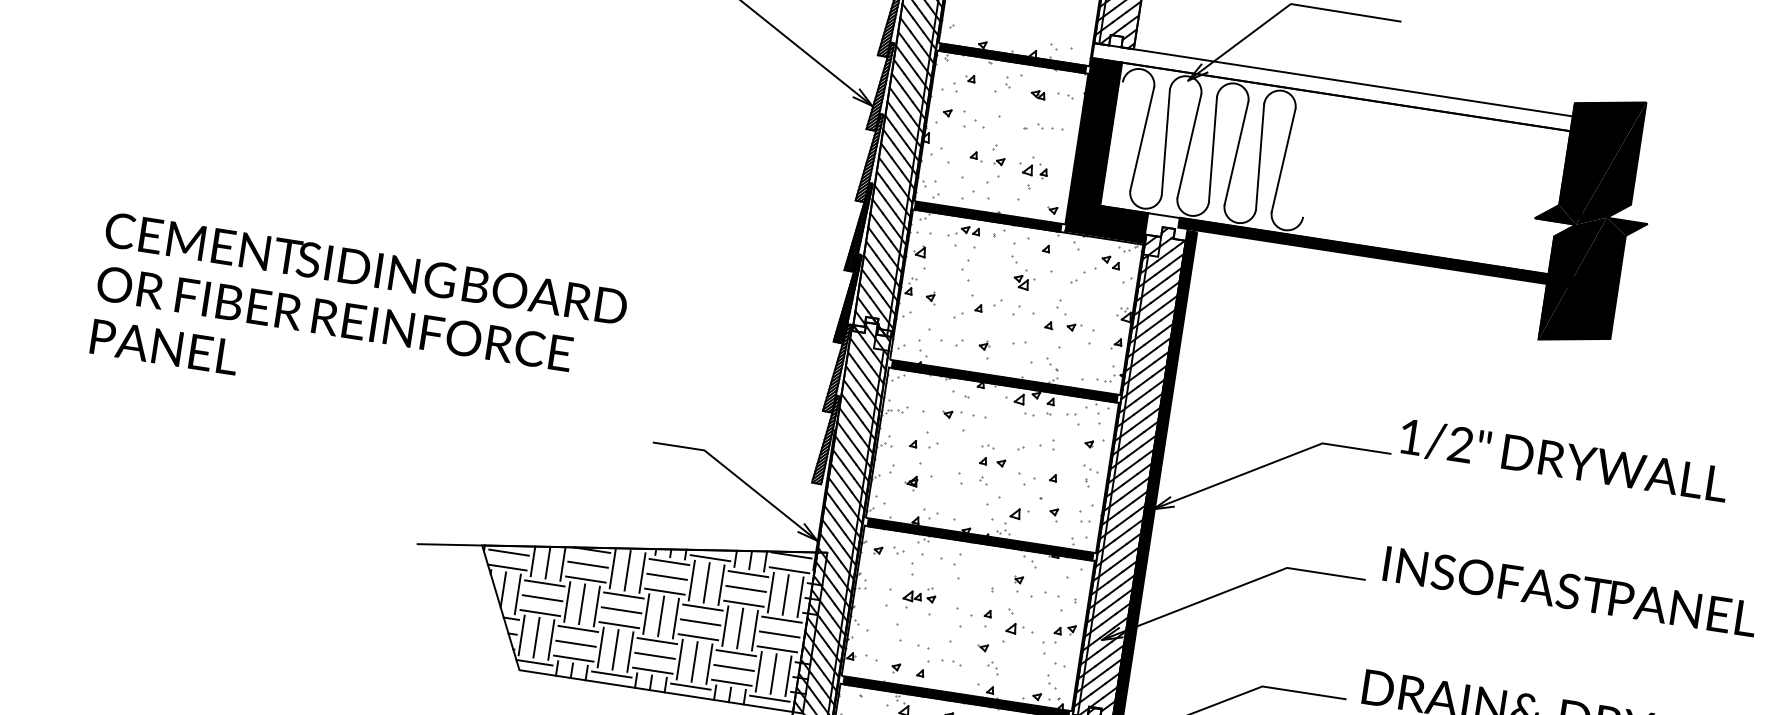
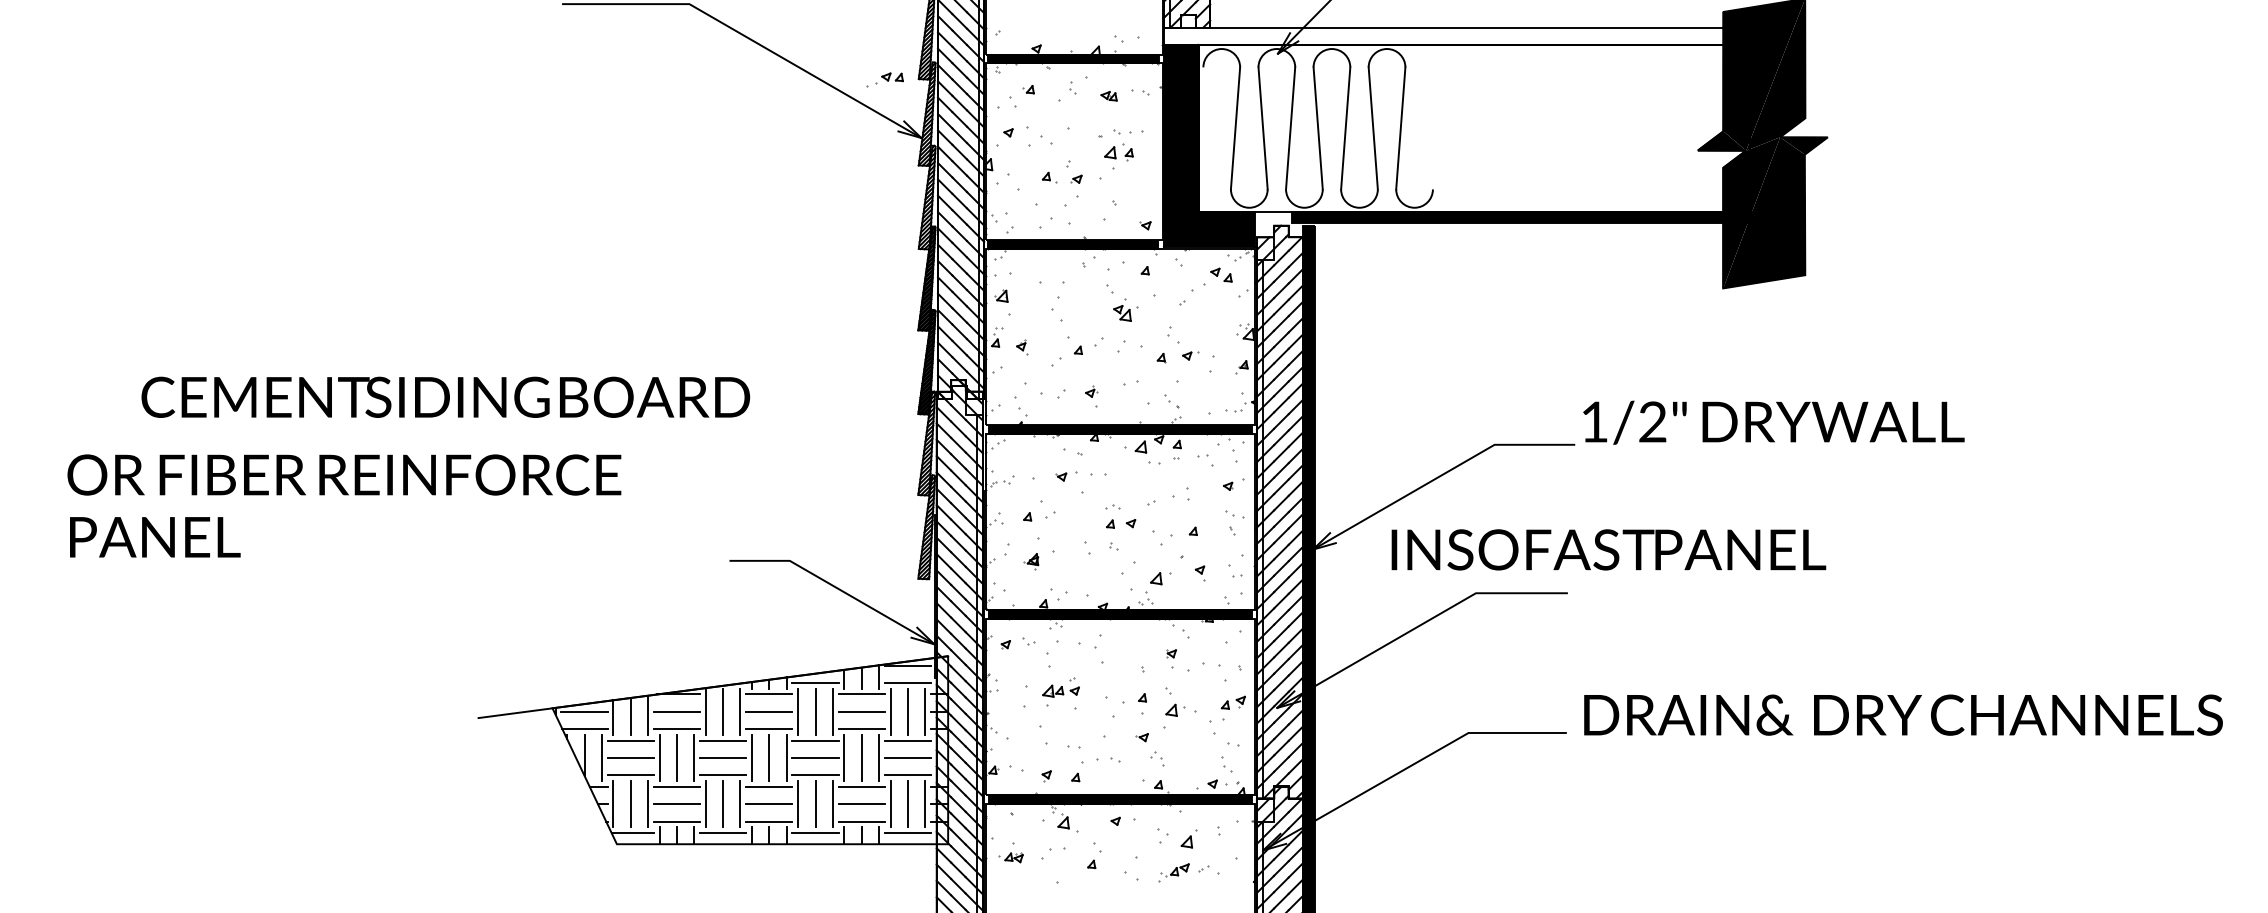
part: (1034, 170) -> (1118, 152), moved
part: (963, 231) -> (884, 79), moved
text: (366, 267) -> (445, 396), moved
text: (1570, 591) -> (1608, 549), moved

